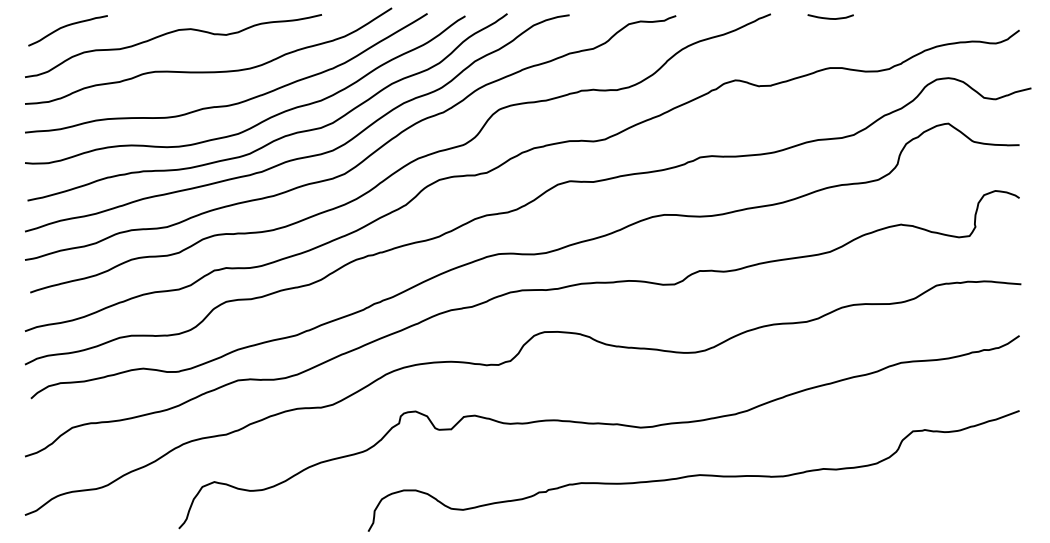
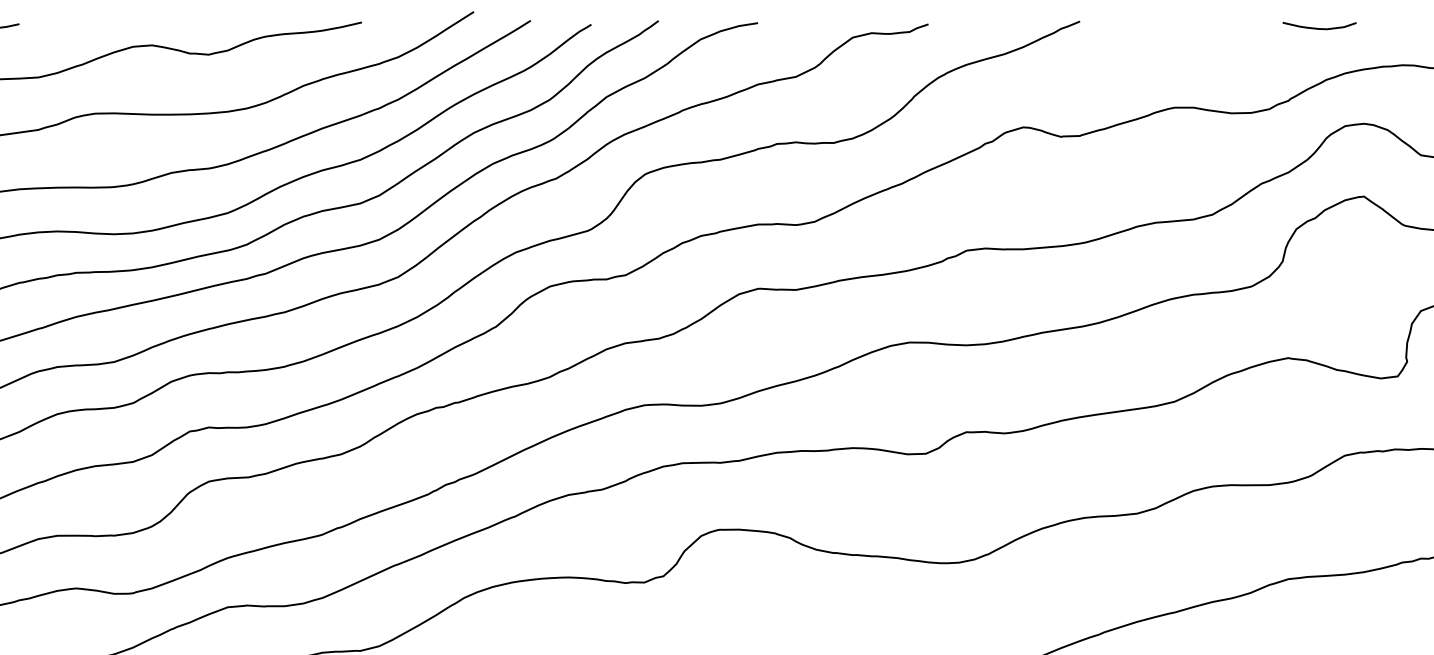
curve: (829, 17) -> (1317, 26), moved

